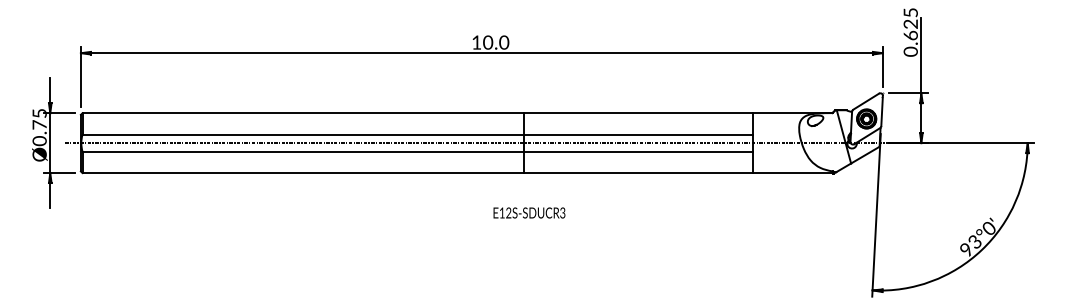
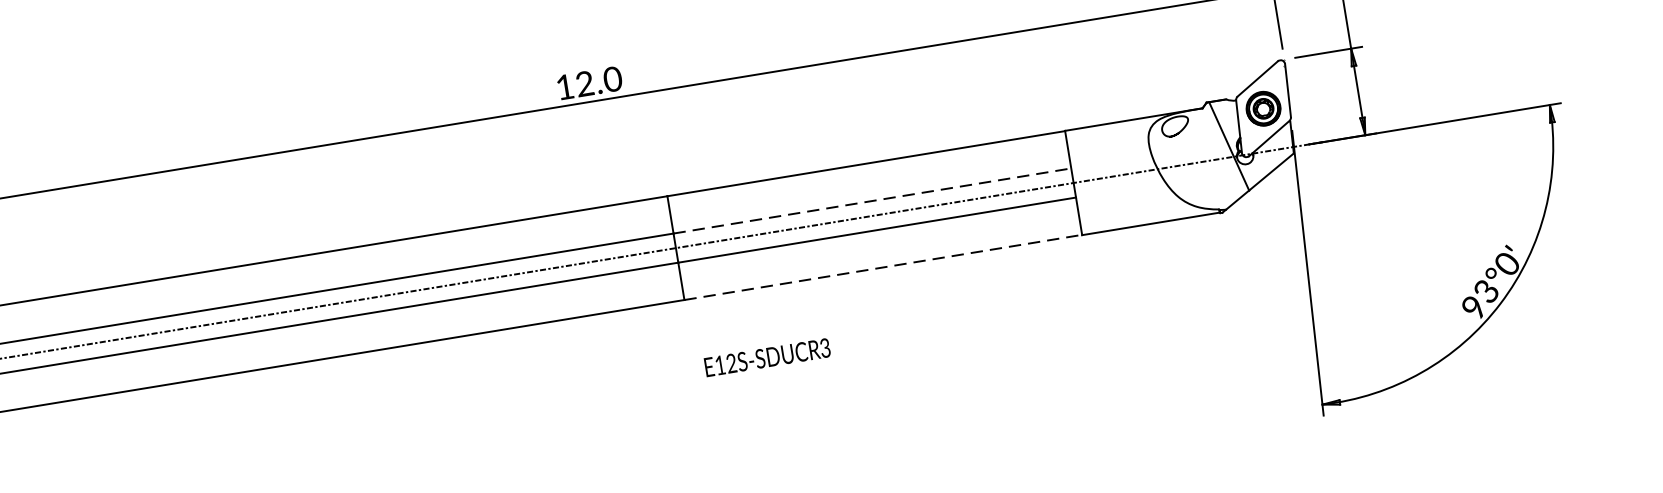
text: (488, 42) -> (585, 83), 10.0 -> 12.0
line: (638, 134) -> (871, 200), solid -> dashed
line: (638, 173) -> (883, 268), solid -> dashed
text: (529, 212) -> (767, 356), moved

